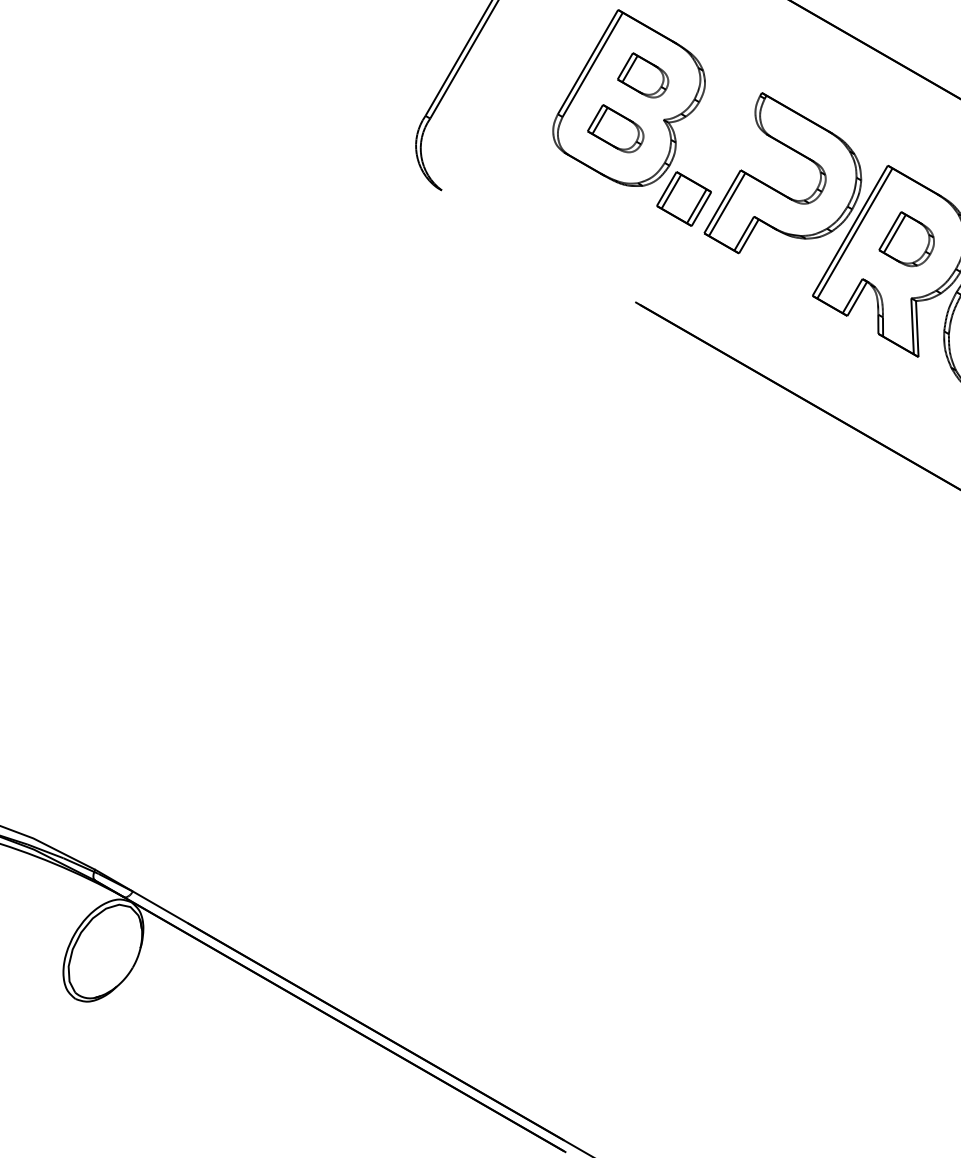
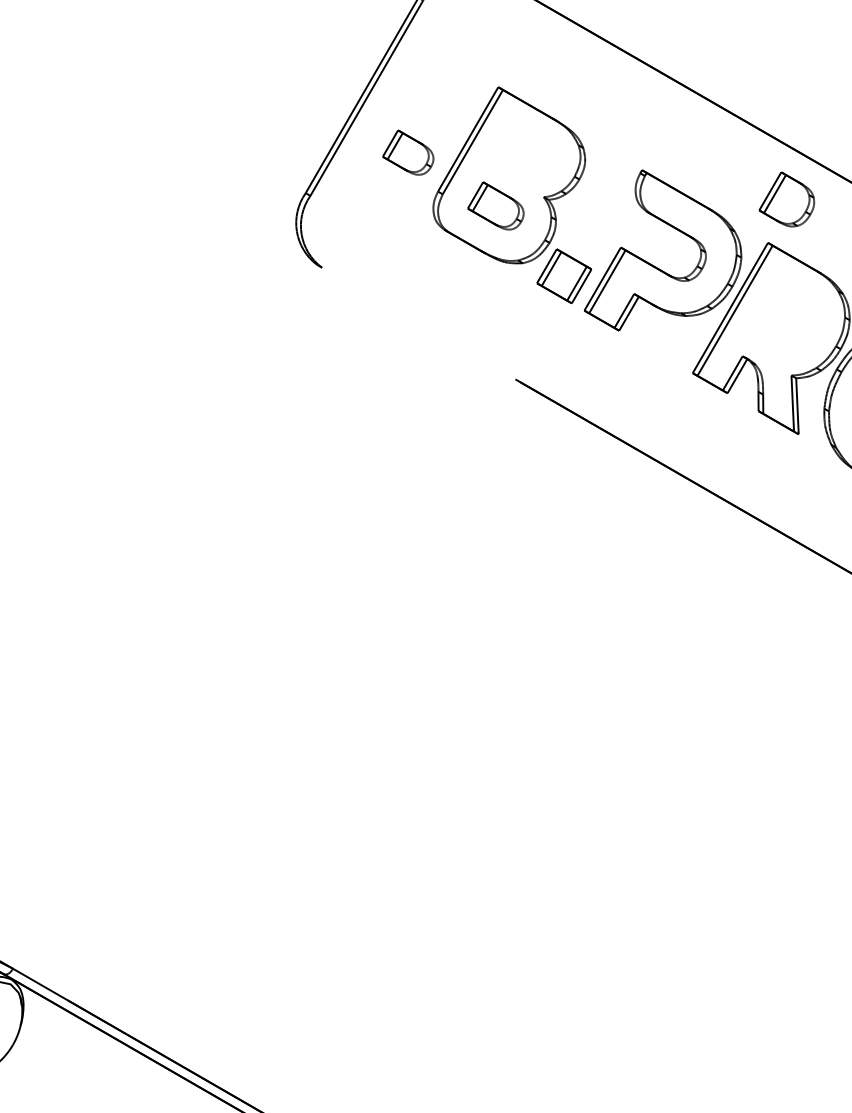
part: (643, 75) -> (408, 152), moved
part: (906, 239) -> (786, 199), moved

